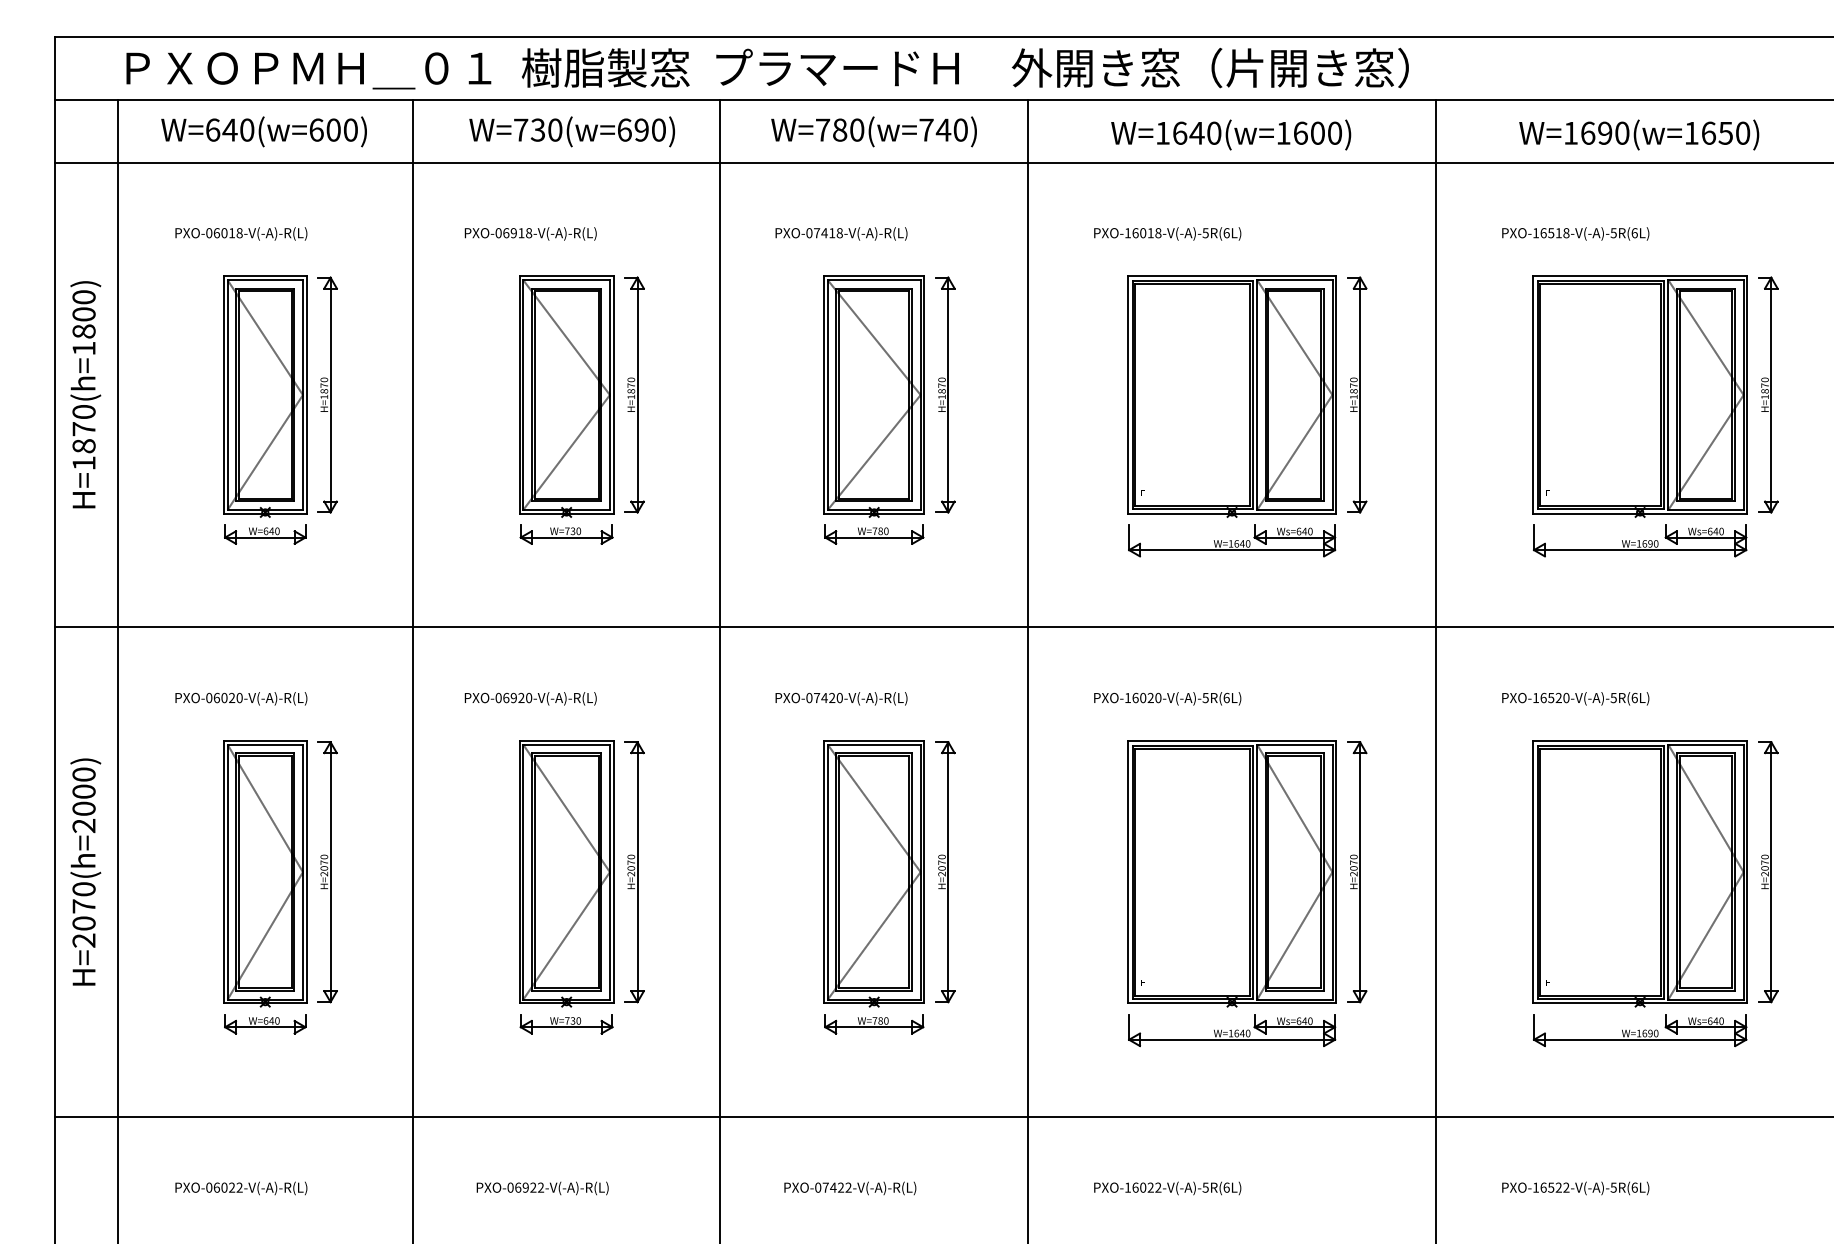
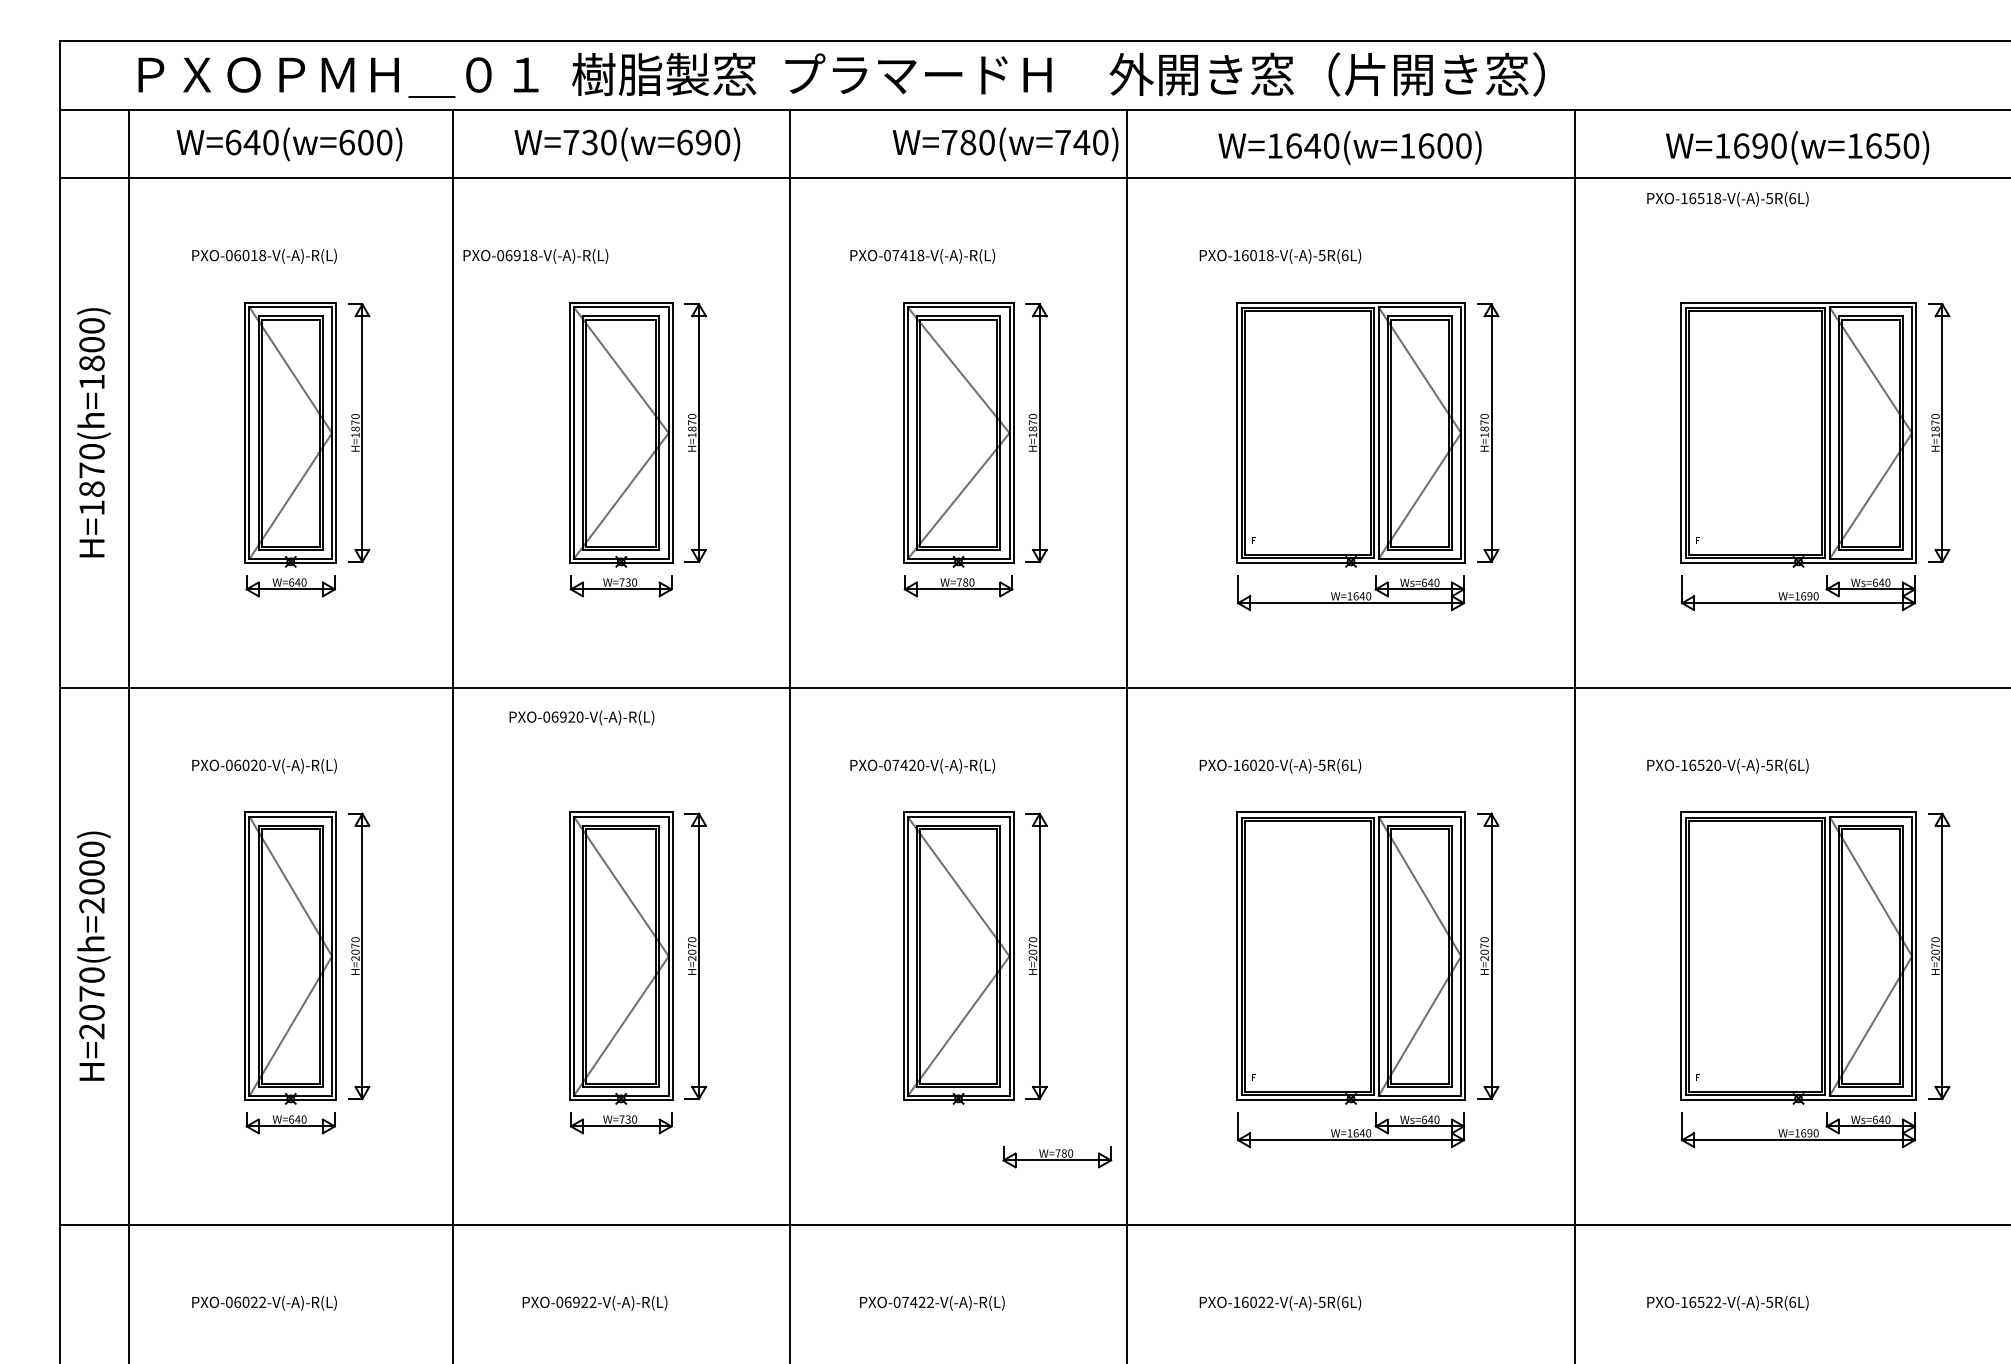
text: (873, 131) -> (1004, 144), moved
text: (530, 233) -> (535, 255), moved
text: (1575, 233) -> (1727, 198), moved
text: (530, 698) -> (581, 717), moved
part: (874, 1024) -> (1057, 1157), moved

